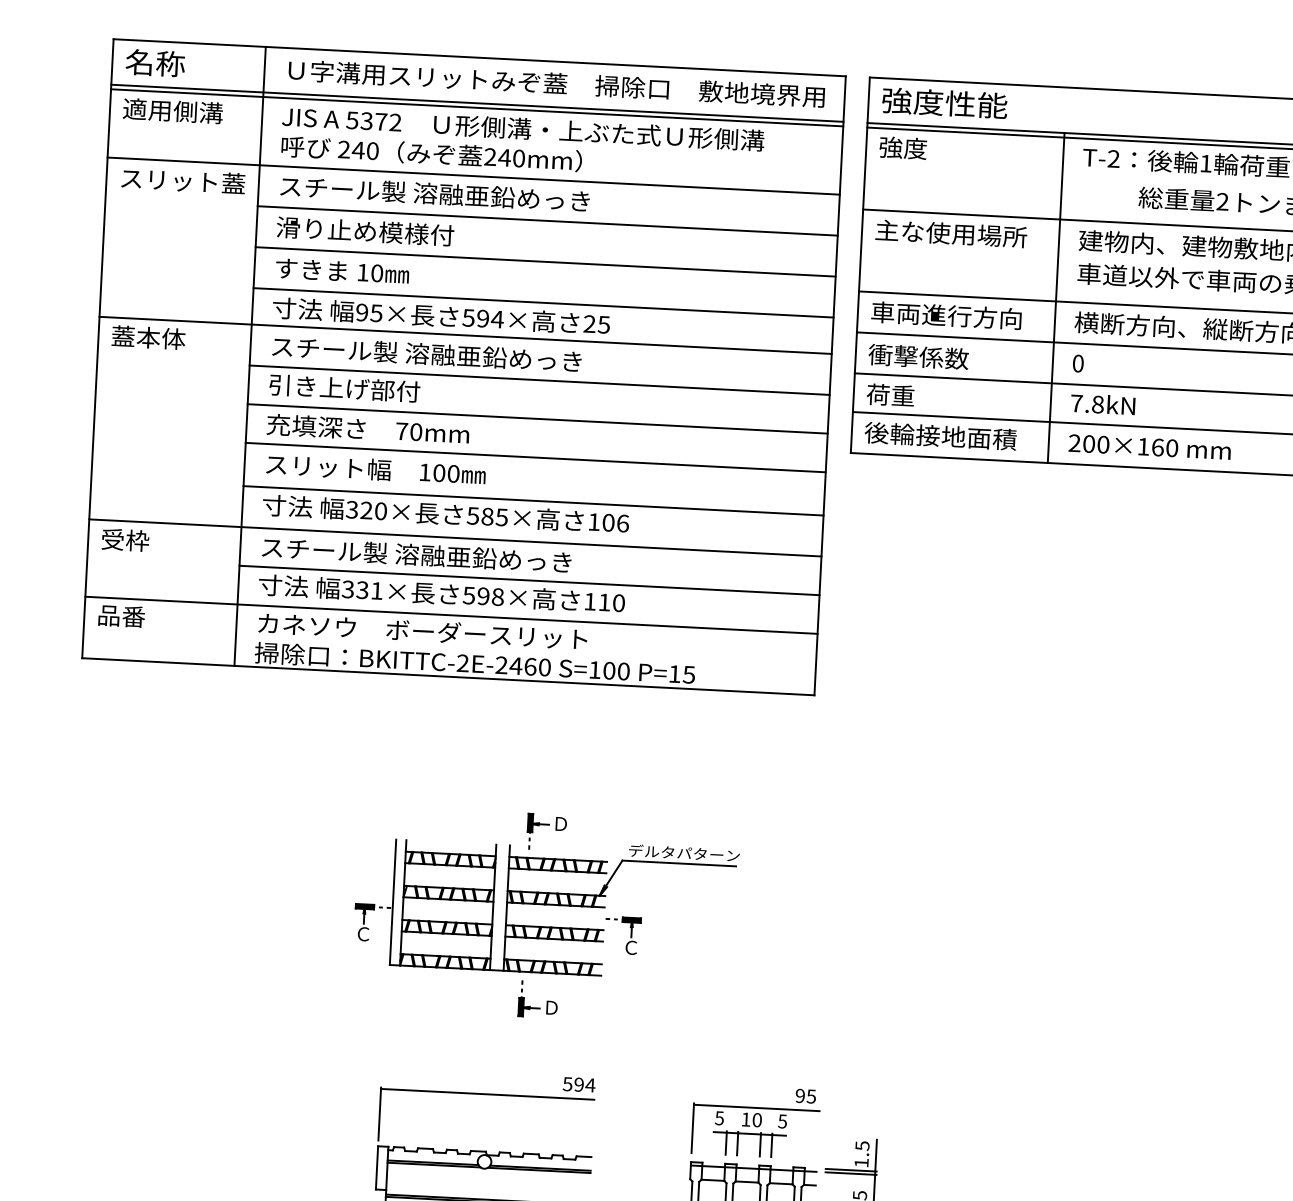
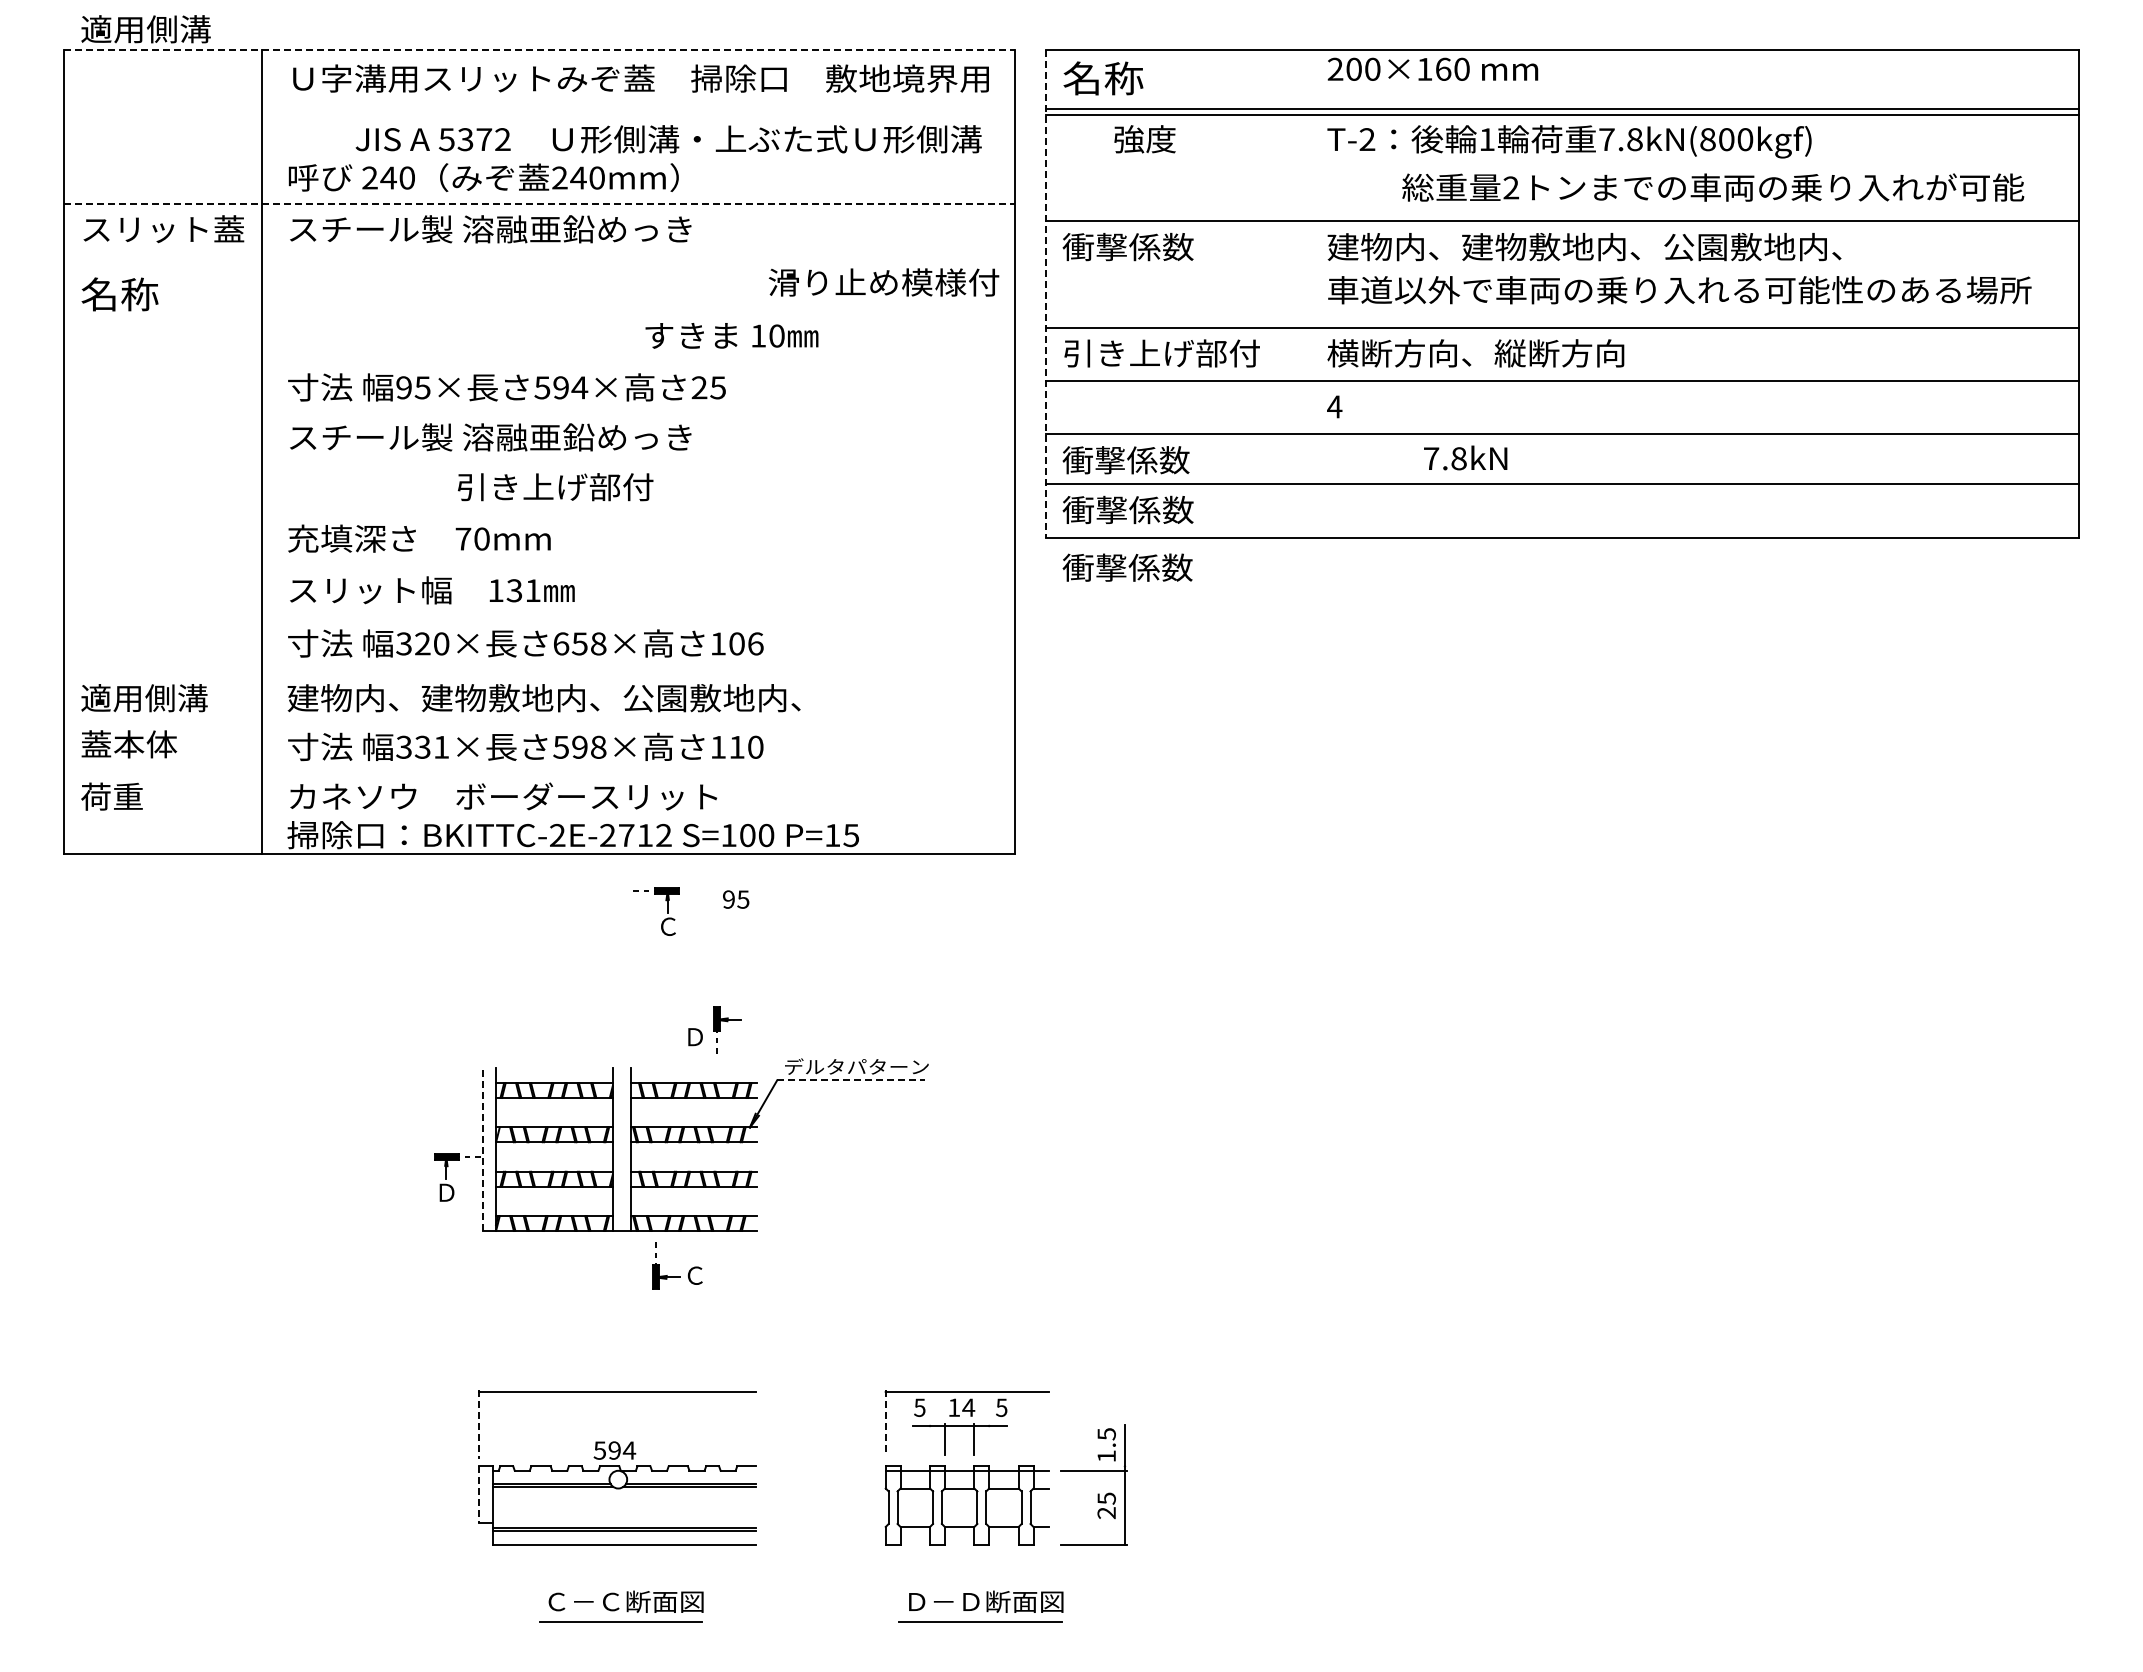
line: (480, 58) -> (540, 50), solid -> dashed
text: (155, 63) -> (119, 294), moved
line: (477, 103) -> (539, 109), removed
text: (944, 103) -> (1144, 78), 強度性能 -> 名称
line: (477, 108) -> (539, 115), removed
text: (172, 111) -> (145, 29), moved
text: (523, 128) -> (668, 139), moved
text: (902, 148) -> (1144, 139), moved
line: (474, 175) -> (540, 203), solid -> dashed
line: (547, 220) -> (637, 256), removed
text: (365, 231) -> (884, 282), moved
text: (951, 233) -> (1161, 246), 主な使用場所 -> 衝撃係数
line: (544, 262) -> (637, 310), removed
line: (860, 265) -> (1046, 293), solid -> dashed
text: (342, 271) -> (731, 335), moved
line: (1055, 298) -> (1301, 323), removed
line: (542, 302) -> (637, 363), removed
text: (946, 315) -> (1161, 353), 車両進行方向 -> 引き上げ部付
line: (465, 335) -> (539, 410), removed
text: (148, 337) -> (129, 744), moved
text: (918, 356) -> (1127, 567), moved
text: (1078, 363) -> (1334, 406), 0 -> 4
line: (538, 379) -> (637, 463), removed
text: (344, 388) -> (555, 487), moved
text: (914, 396) -> (1125, 460), 荷重 -> 衝撃係数
text: (1103, 403) -> (1465, 457), moved
line: (537, 418) -> (637, 513), removed
text: (940, 435) -> (1161, 509), 後輪接地面積 -> 衝撃係数
text: (1149, 446) -> (1432, 68), moved
line: (535, 457) -> (637, 564), removed
text: (446, 473) -> (523, 590), 100 -> 131
line: (532, 500) -> (637, 620), removed
text: (487, 516) -> (579, 643), 585× -> 658×
line: (455, 537) -> (539, 673), removed
text: (150, 541) -> (144, 698), 受枠 -> 適用側溝
text: (457, 557) -> (543, 698), スチール製 溶融亜鉛めっき -> 建物内、建物敷地内、公園敷地内、
line: (528, 580) -> (637, 723), removed
line: (451, 614) -> (539, 773), removed
text: (121, 615) -> (112, 796), 品番 -> 荷重
text: (529, 666) -> (644, 835), BKITTC-2E-2460 -> BKITTC-2E-2712
part: (538, 826) -> (727, 1022), moved
line: (678, 863) -> (850, 1080), solid -> dashed
line: (392, 902) -> (482, 1149), solid -> dashed
text: (363, 934) -> (446, 1192), Ｃ -> Ｄ
part: (631, 936) -> (667, 911), moved
text: (551, 1007) -> (694, 1275), Ｄ -> Ｃ
text: (578, 1084) -> (614, 1450), moved
text: (806, 1096) -> (736, 899), moved
line: (379, 1114) -> (479, 1425), solid -> dashed
text: (757, 1119) -> (968, 1407), 10 -> 14
line: (692, 1128) -> (885, 1422), solid -> dashed
line: (726, 1143) -> (930, 1439), removed
line: (772, 1145) -> (989, 1439), removed
line: (377, 1167) -> (479, 1494), solid -> dashed
line: (851, 1170) -> (1093, 1466), removed

